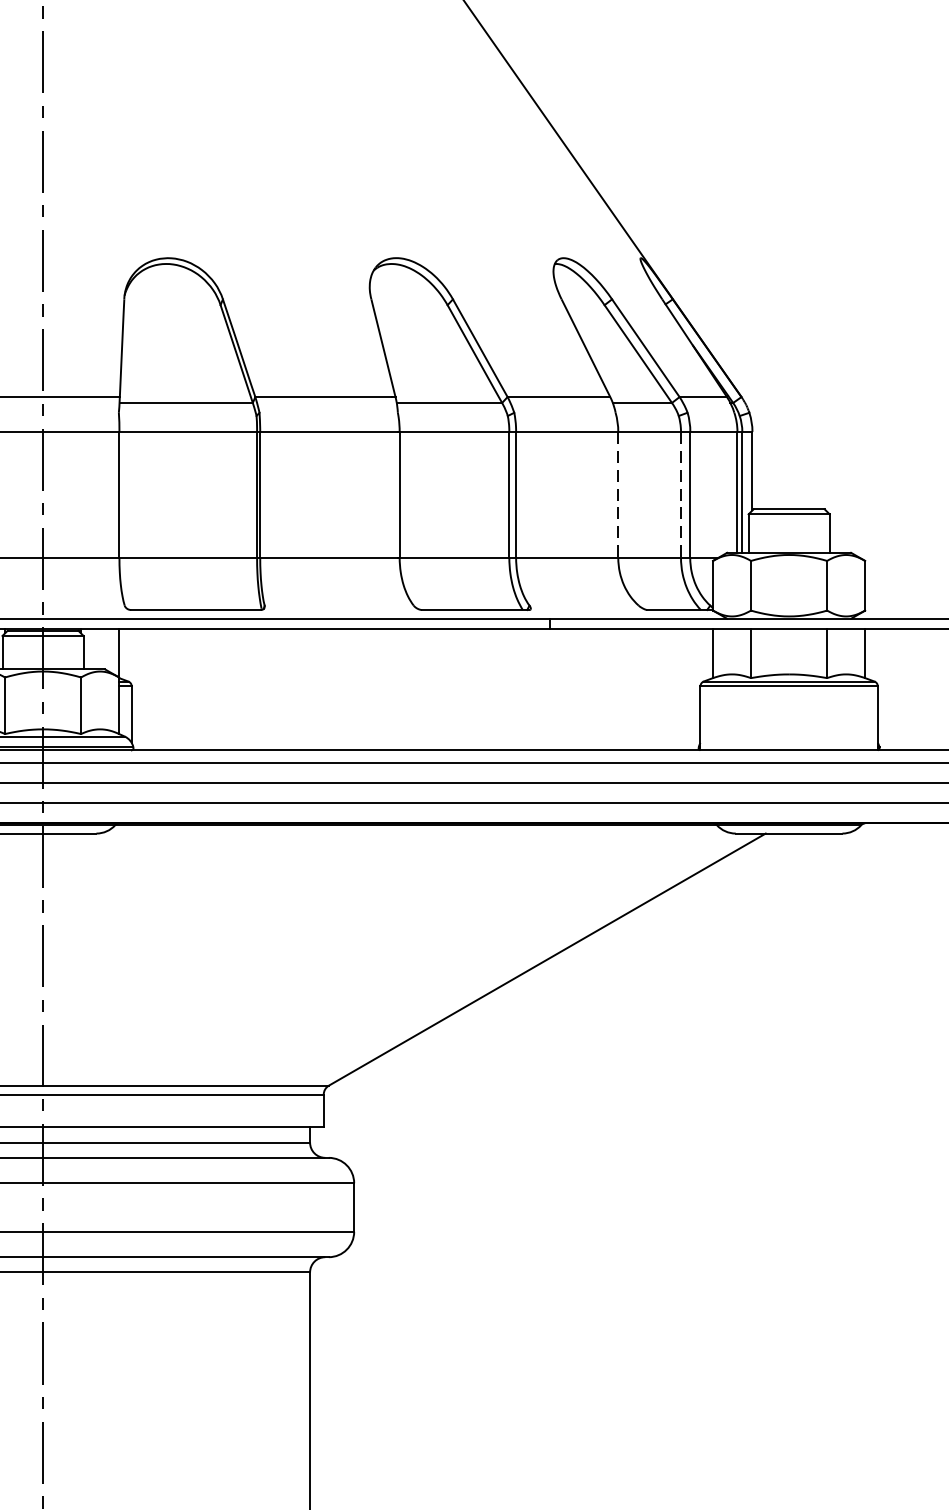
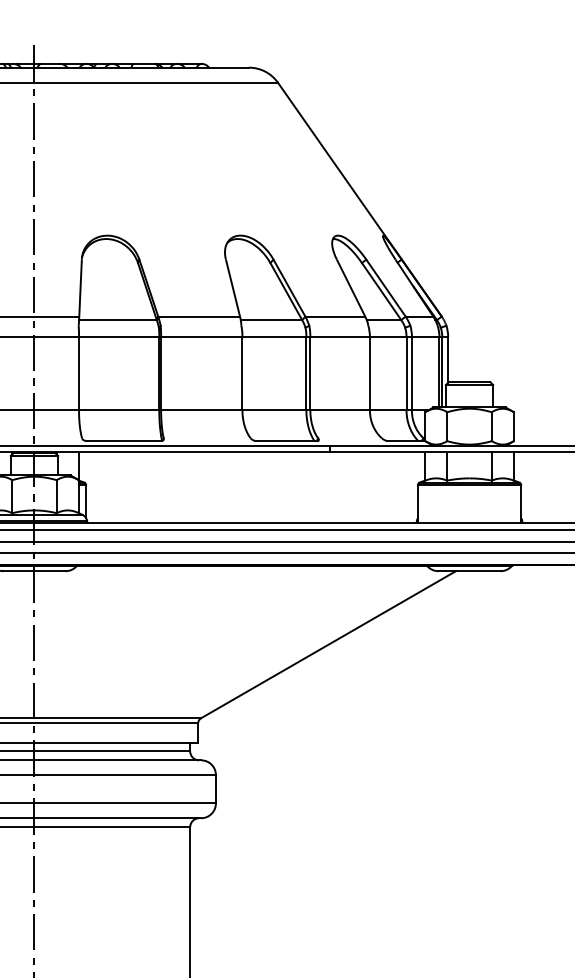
line: (617, 494) -> (369, 373), dashed -> solid
line: (680, 494) -> (406, 373), dashed -> solid

